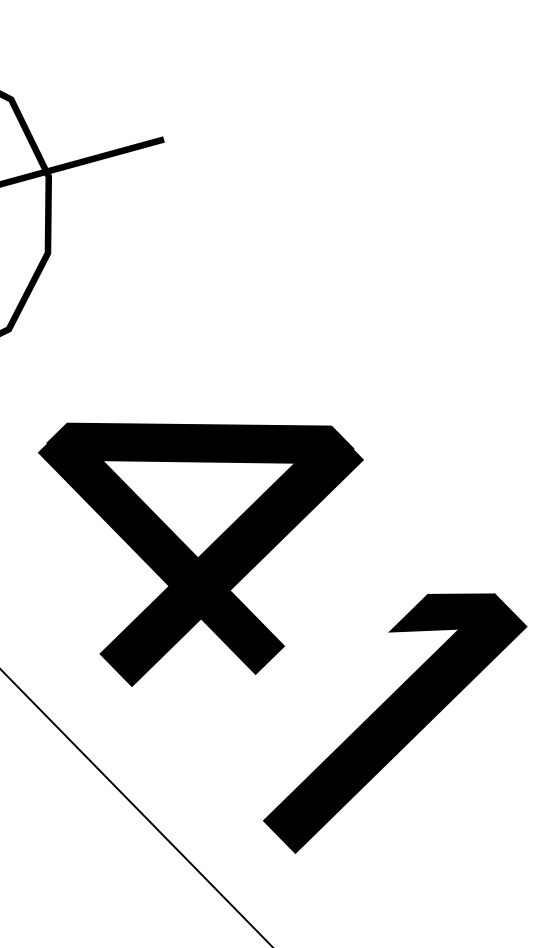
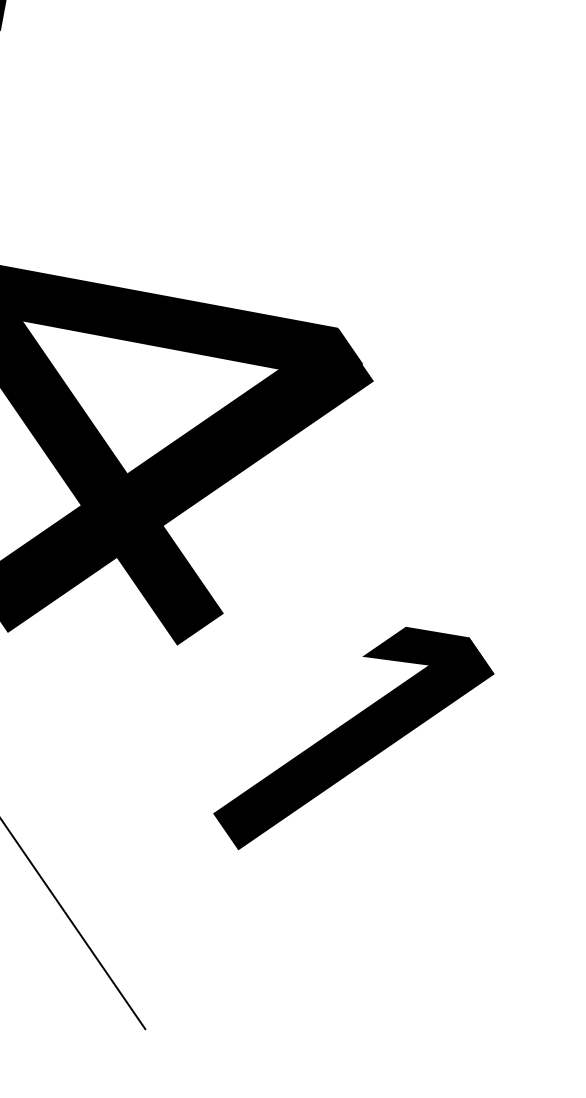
part: (395, 723) -> (354, 743), size x0.7

